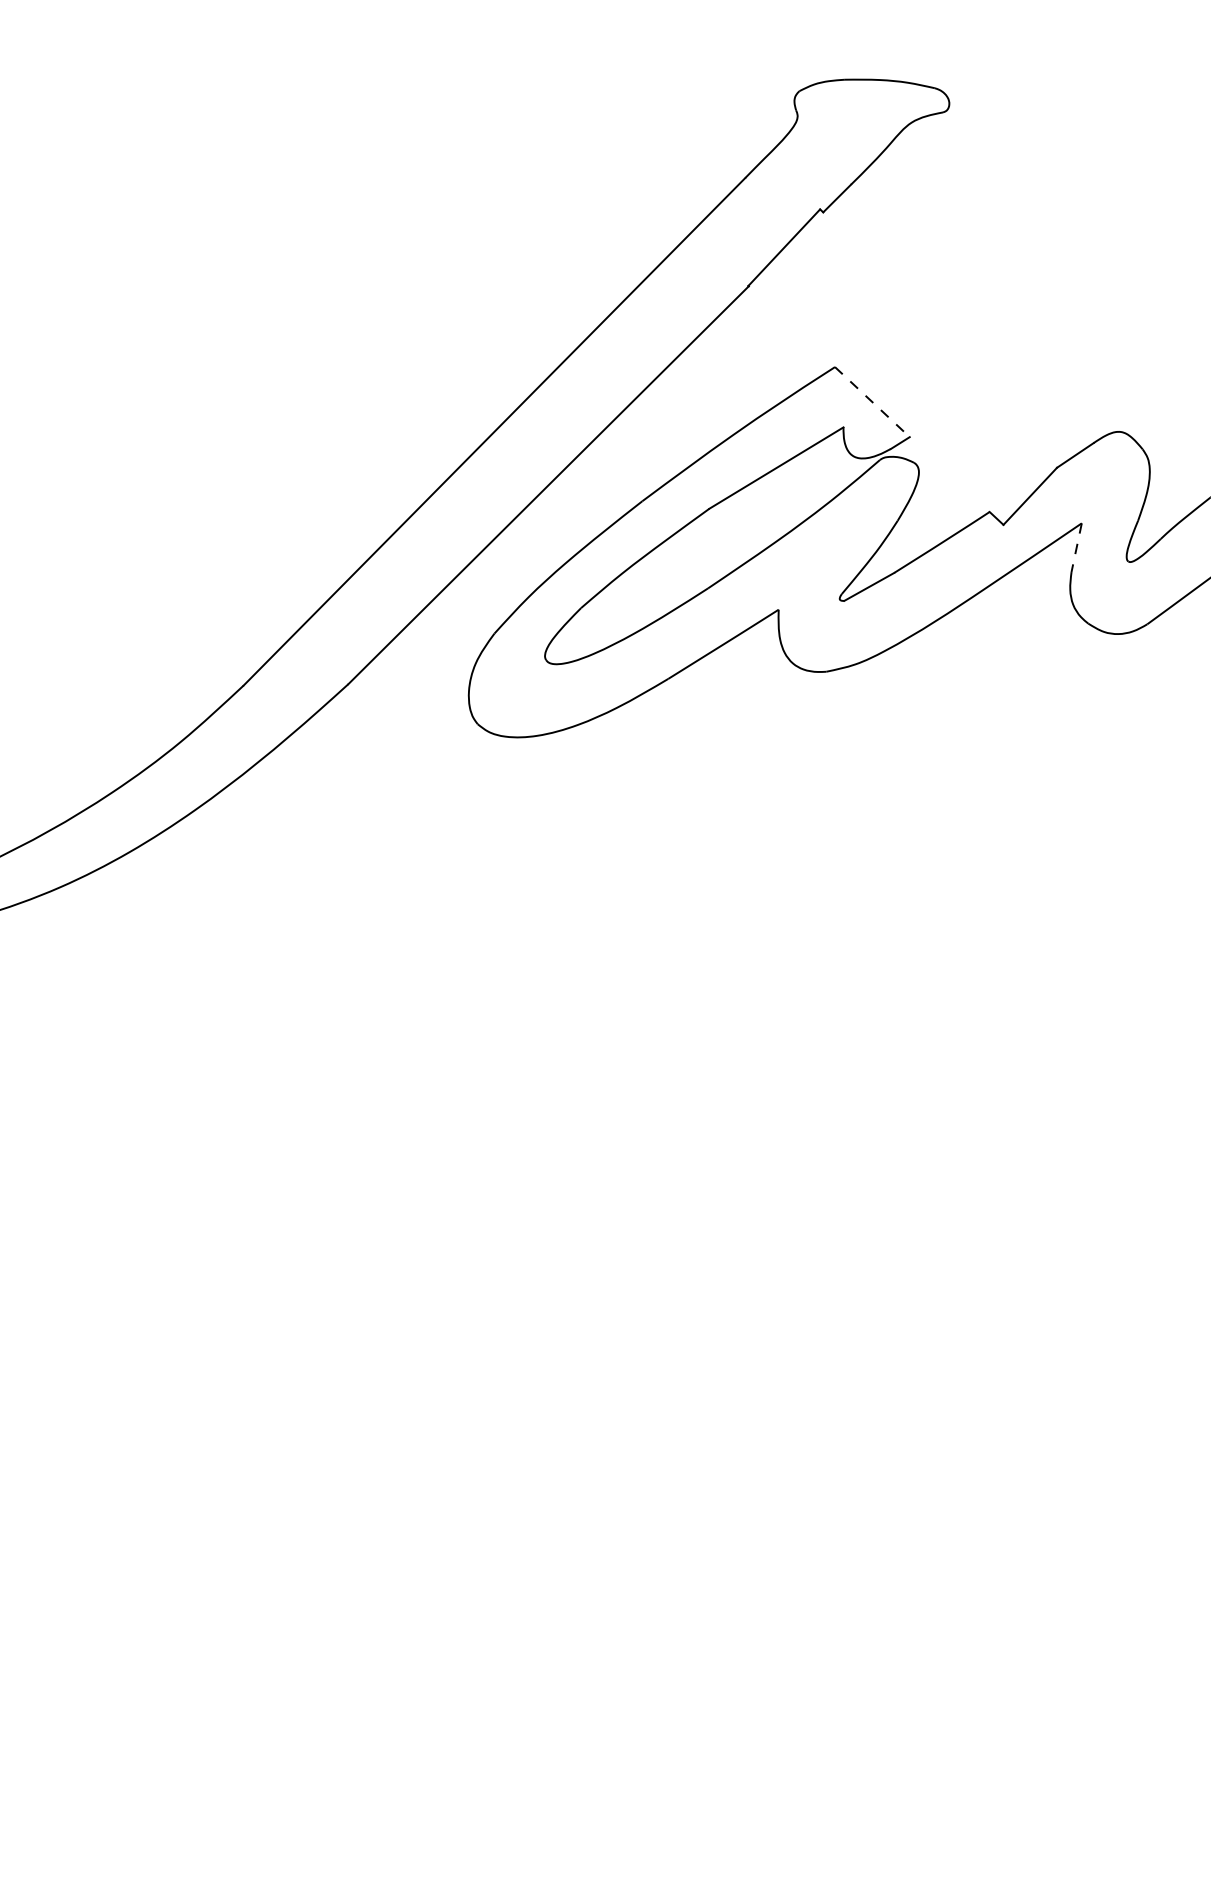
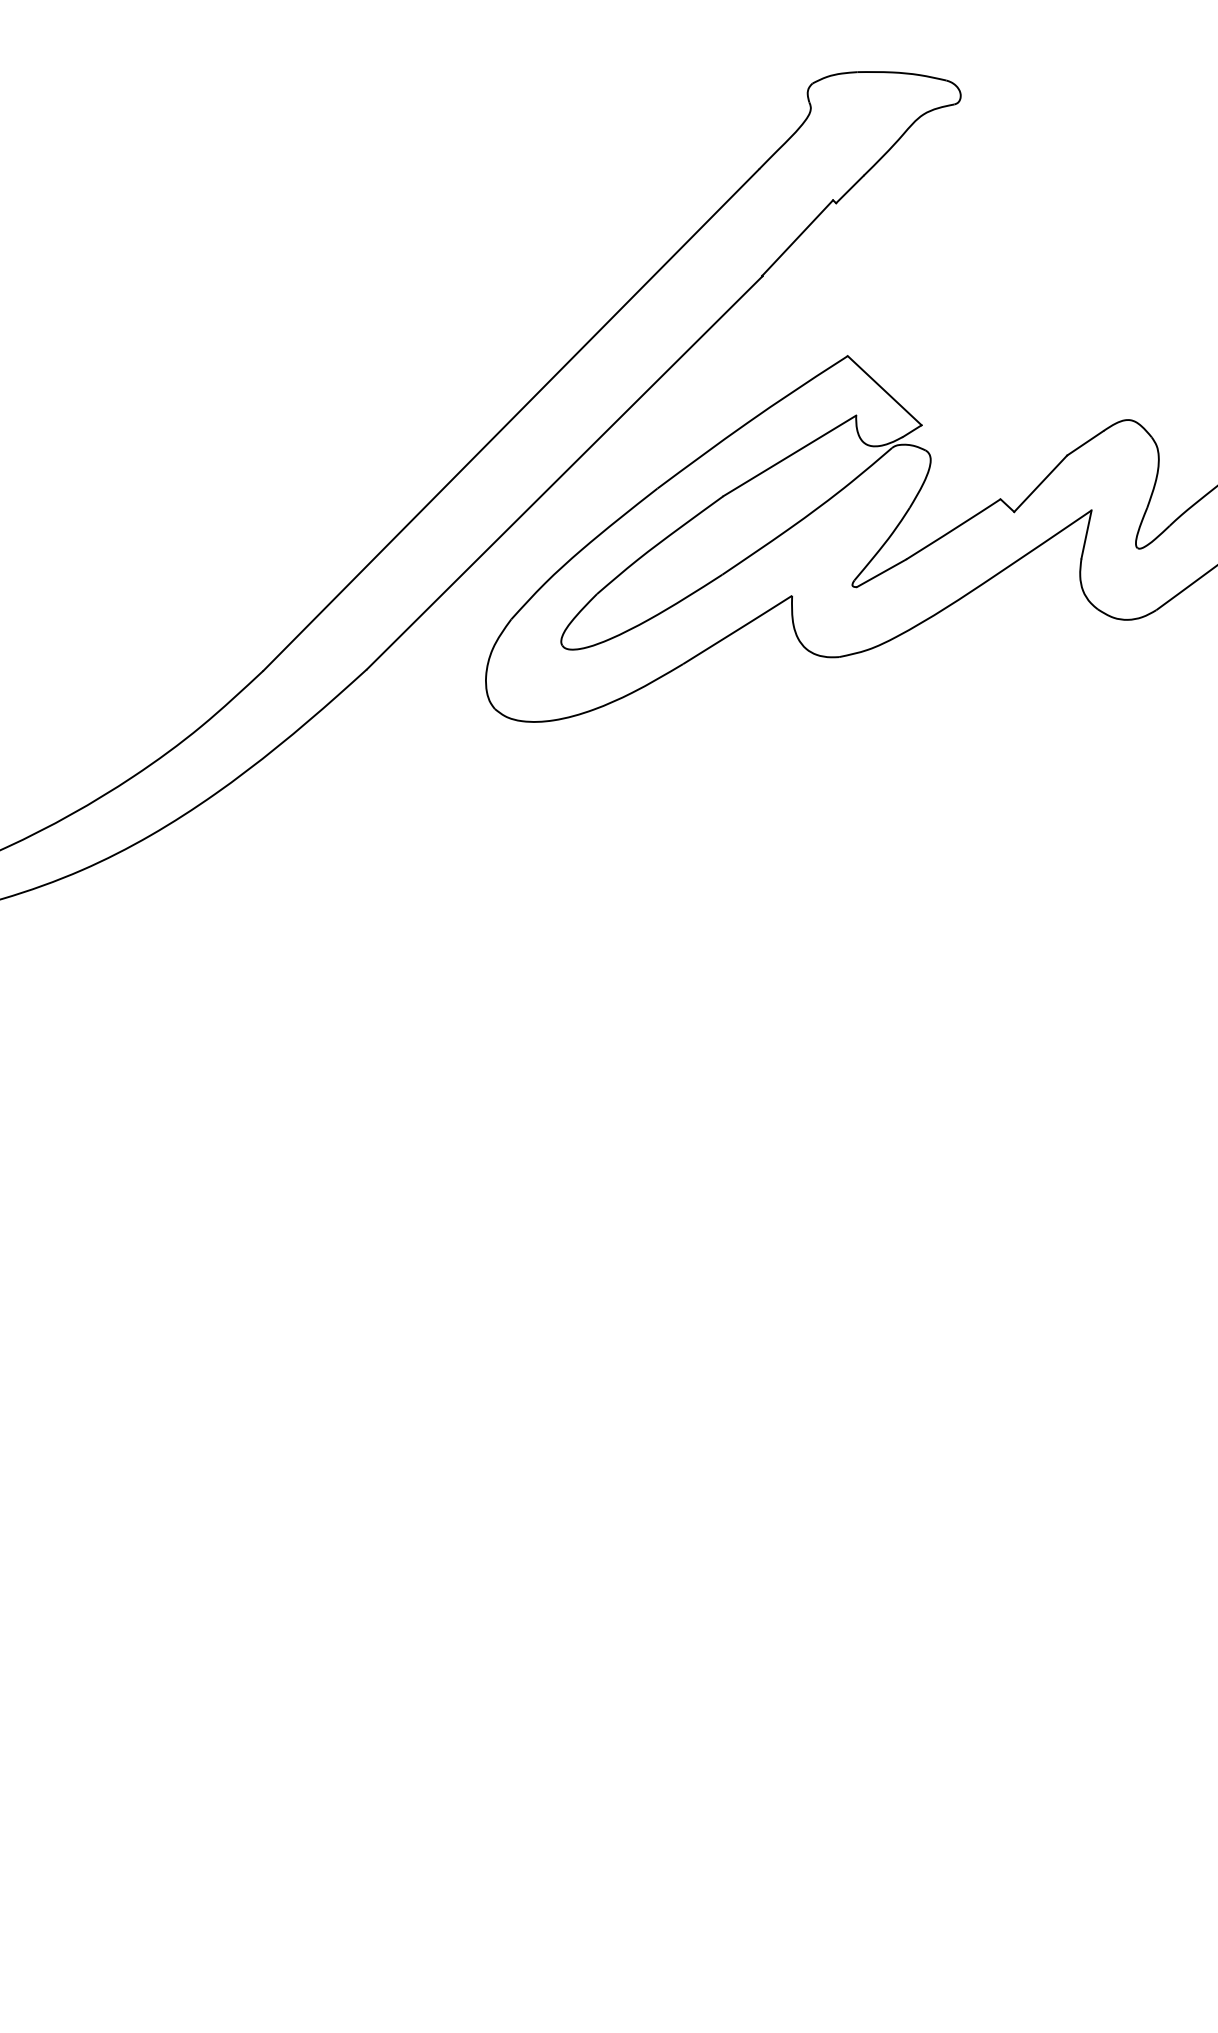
line: (872, 401) -> (884, 390), dashed -> solid
line: (1076, 547) -> (1086, 534), dashed -> solid

